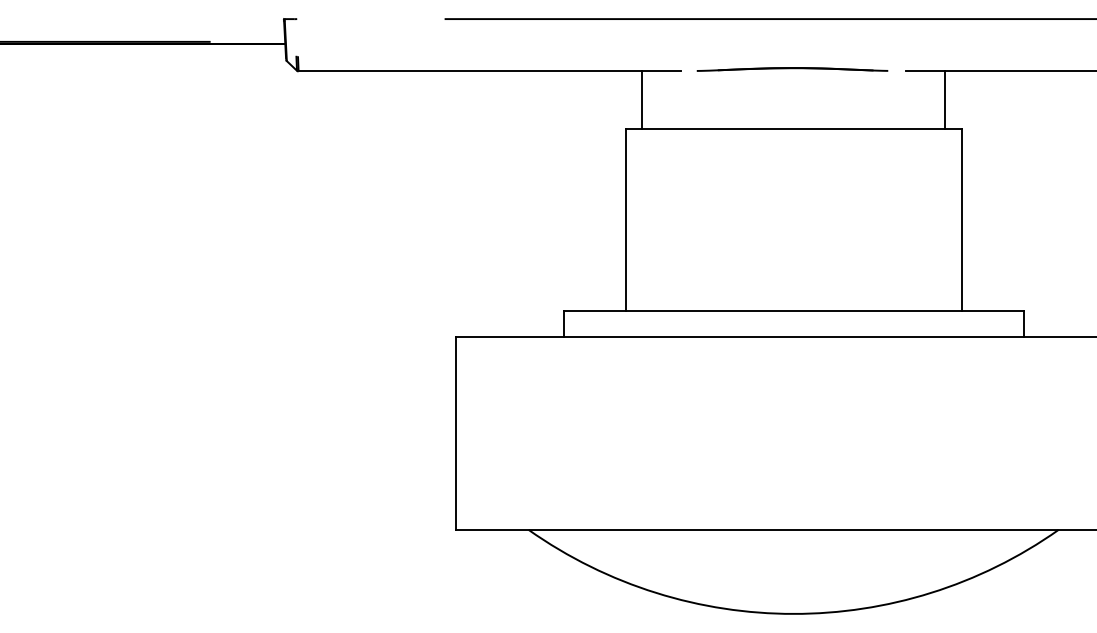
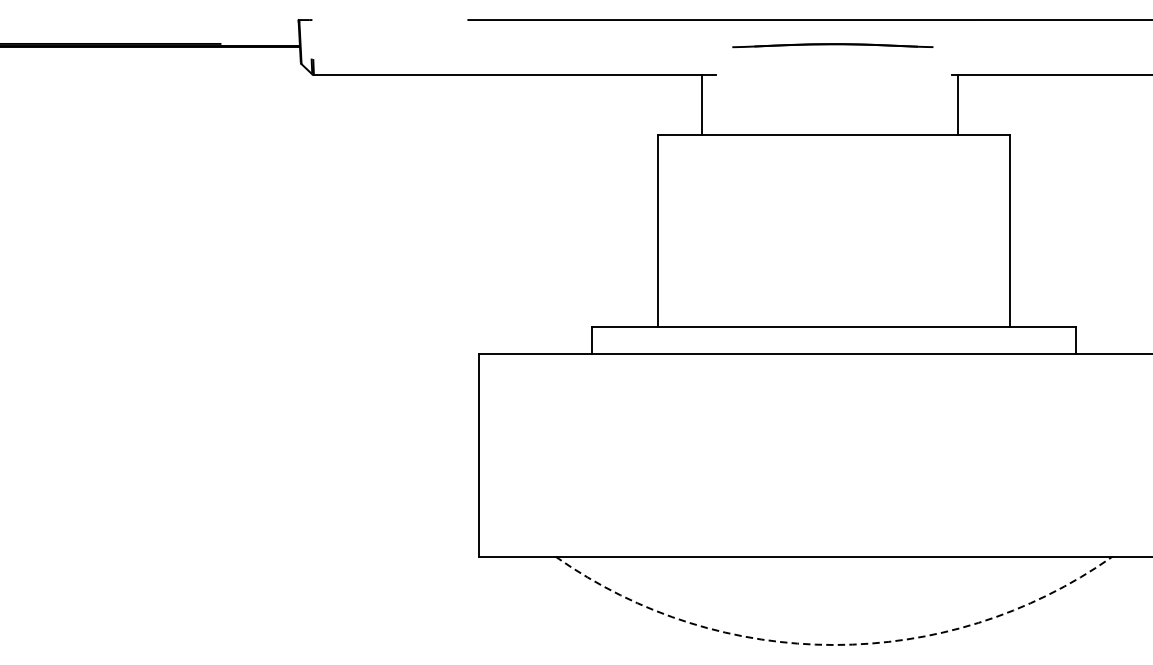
part: (792, 69) -> (832, 45), moved
line: (641, 99) -> (701, 104), moved
line: (945, 99) -> (957, 104), moved
arc: (793, 613) -> (833, 644), solid -> dashed

